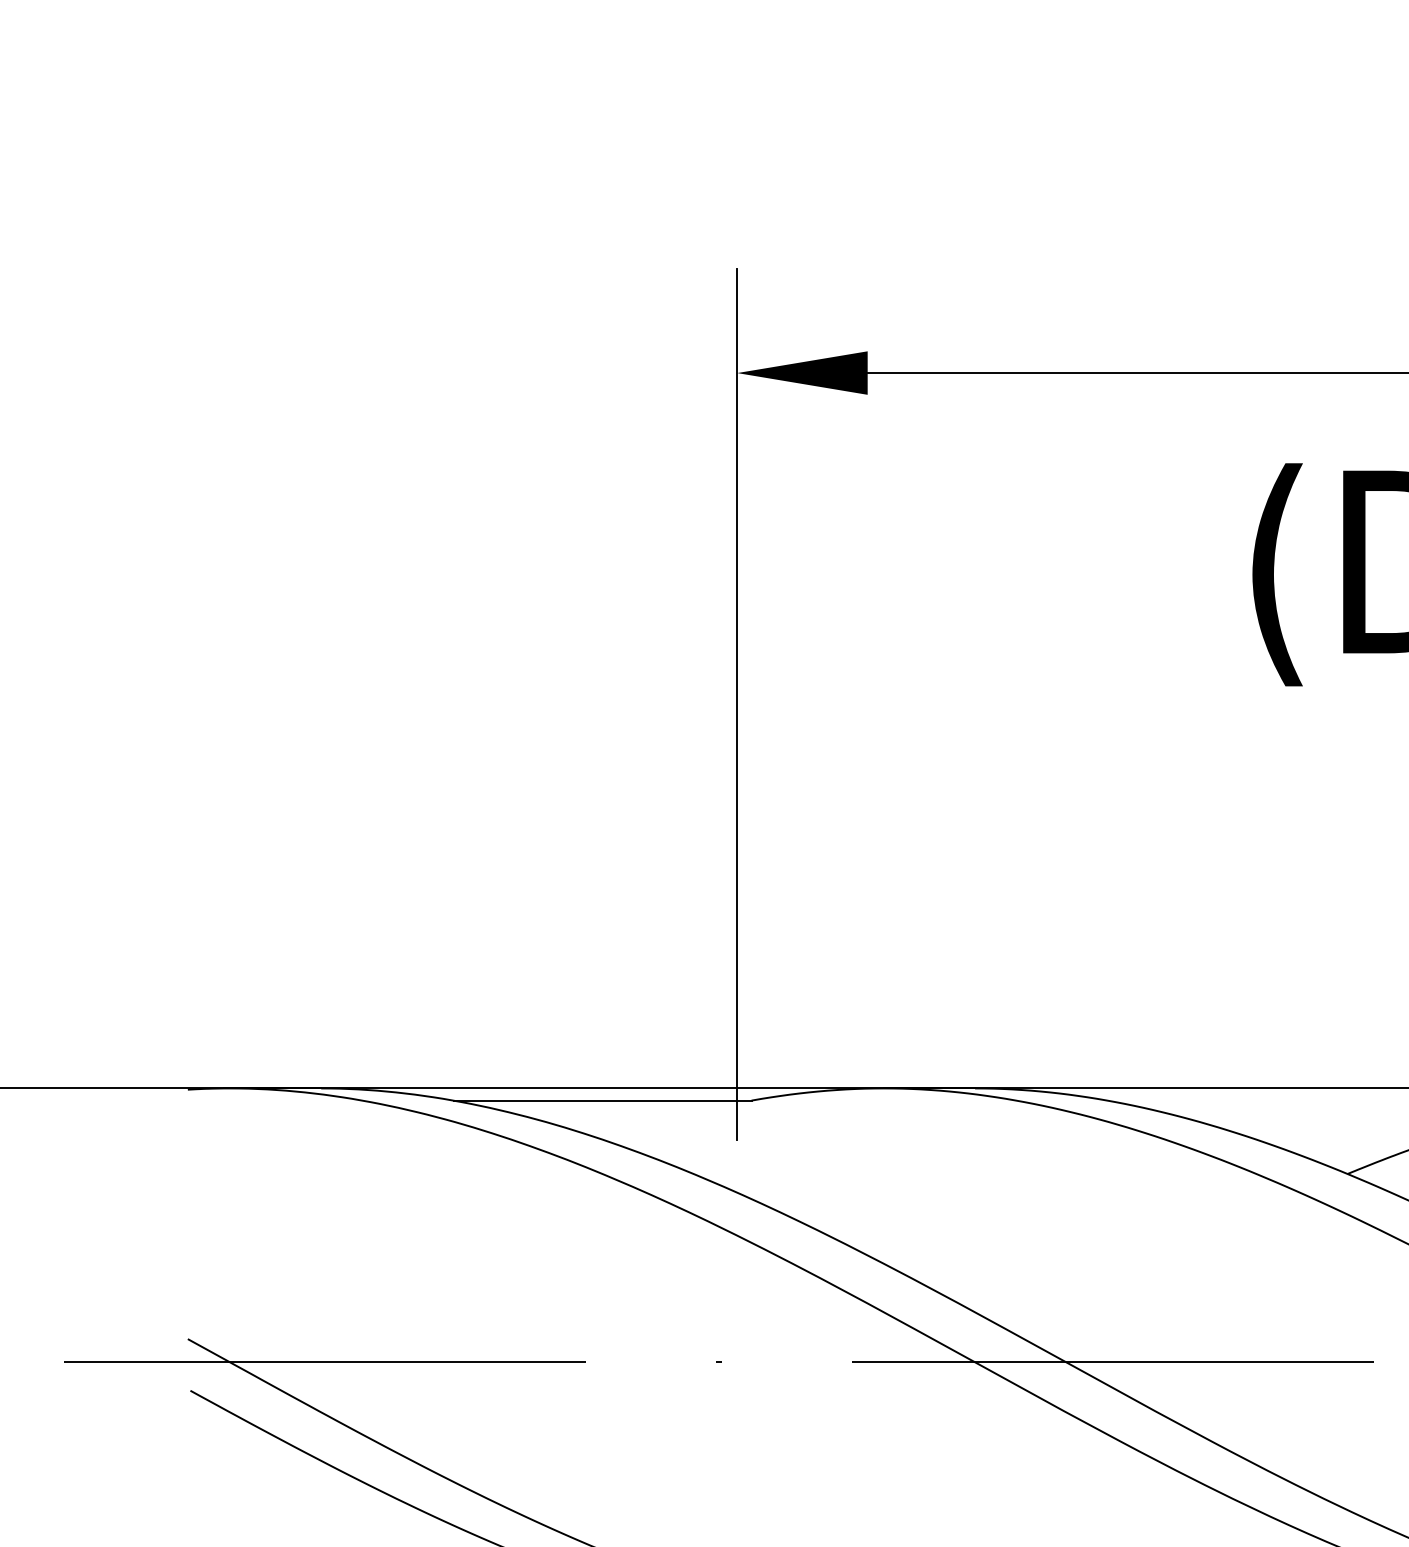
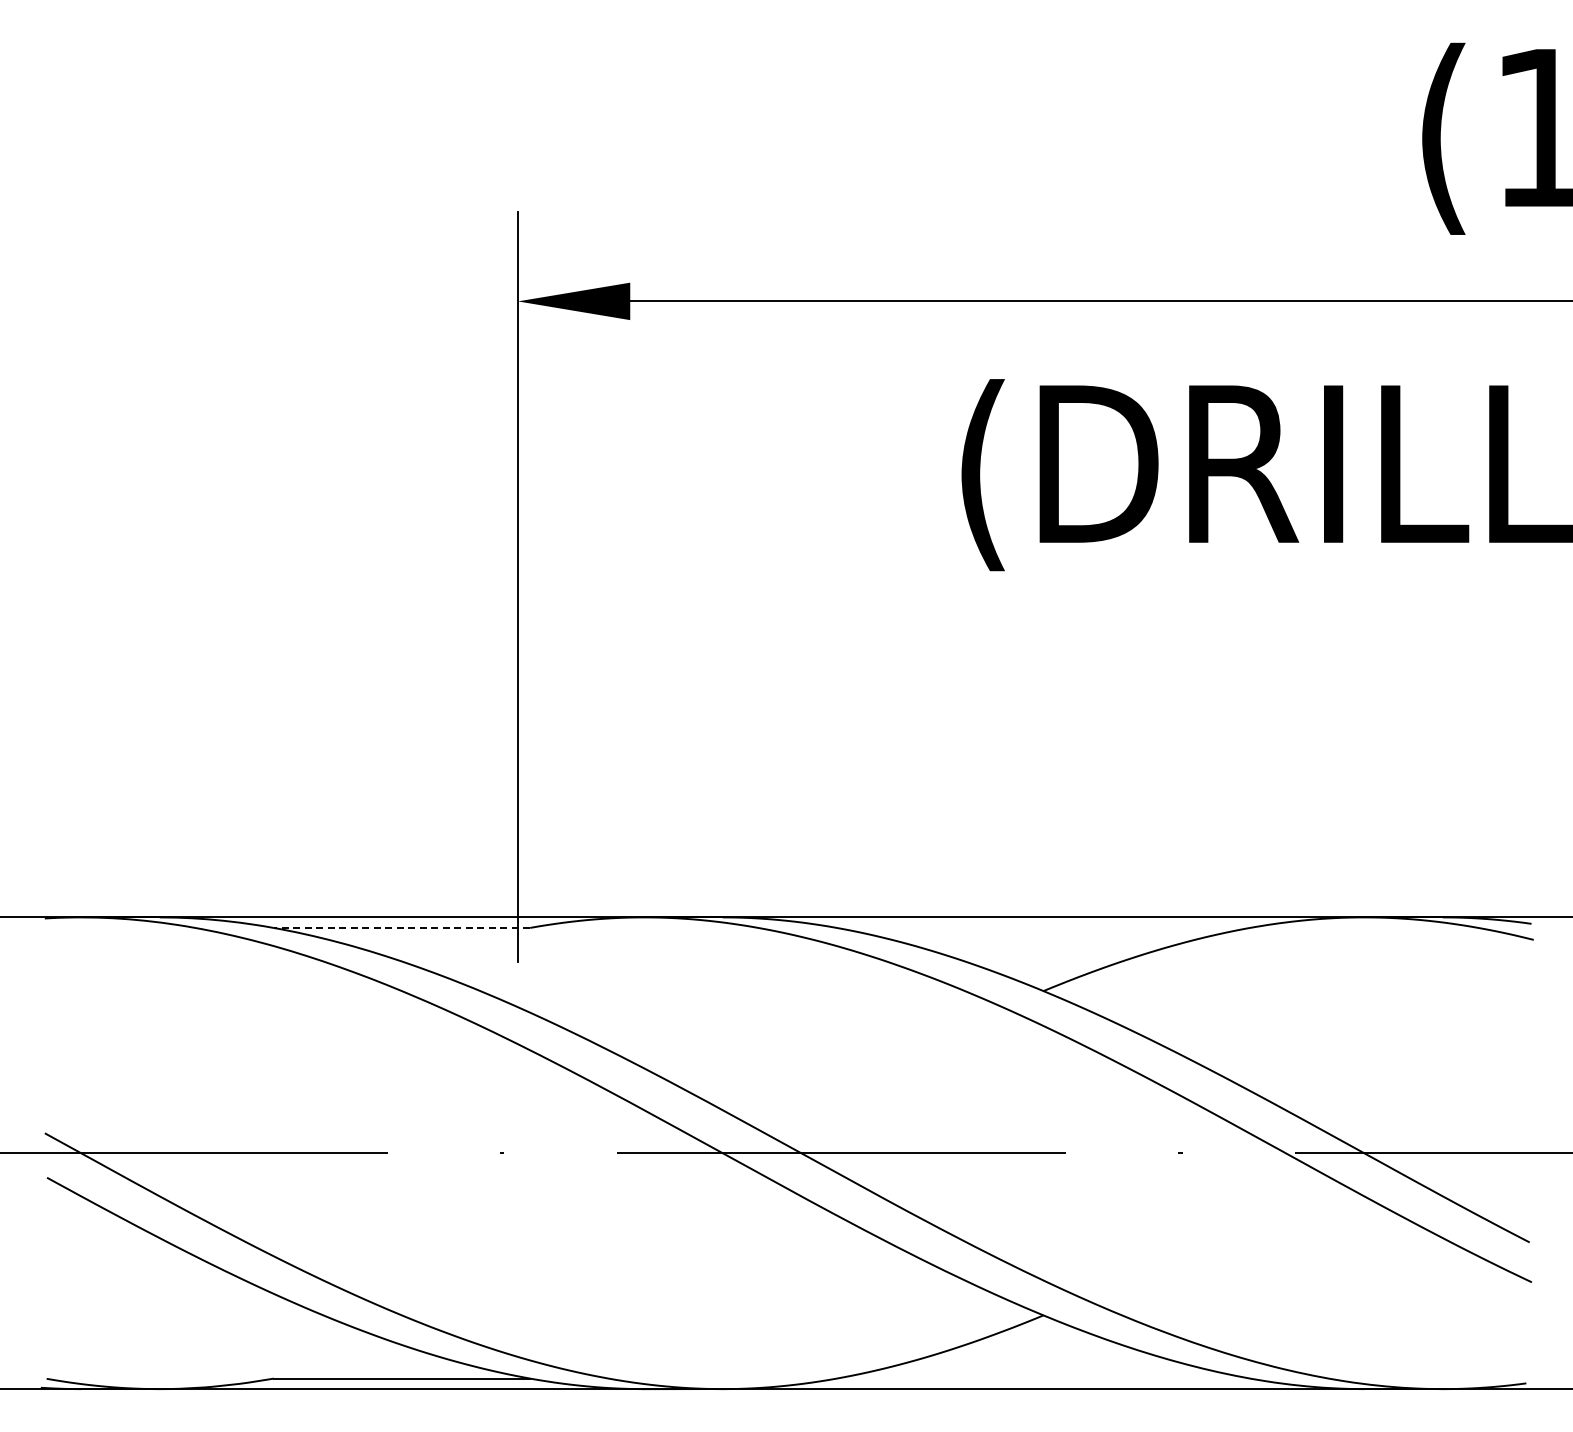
line: (602, 1100) -> (401, 927), solid -> dashed

